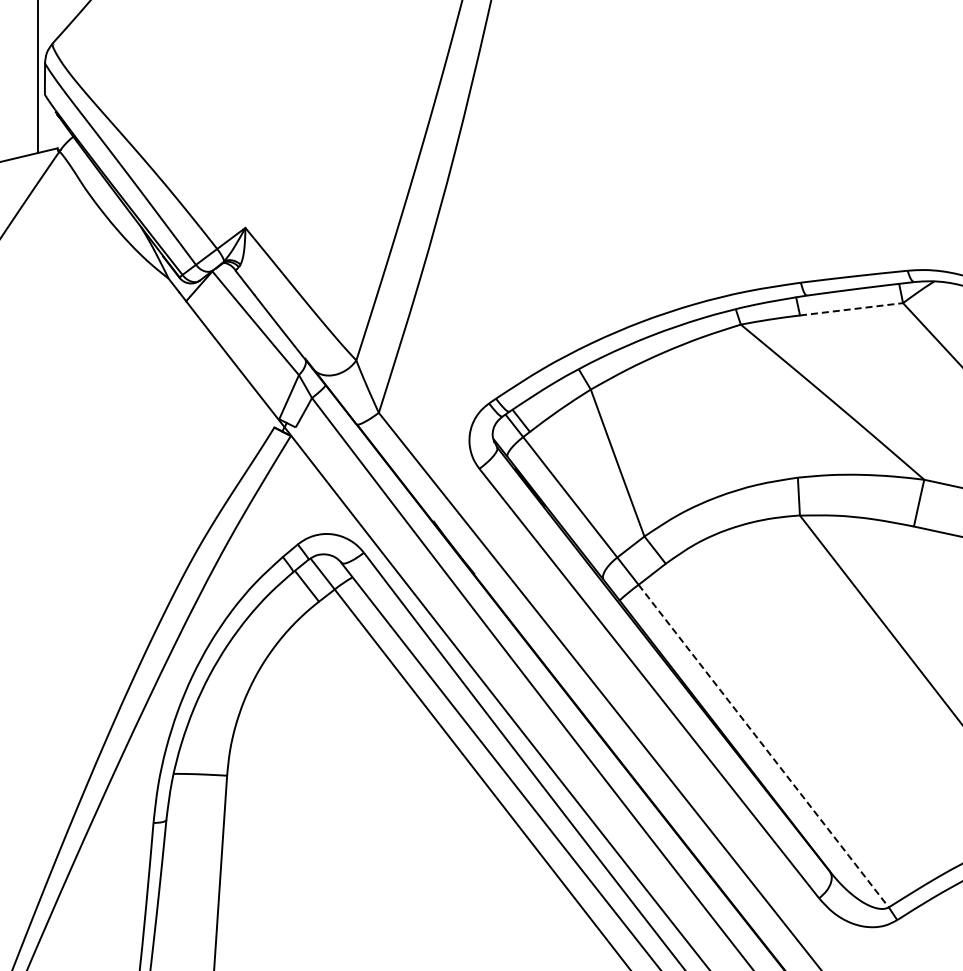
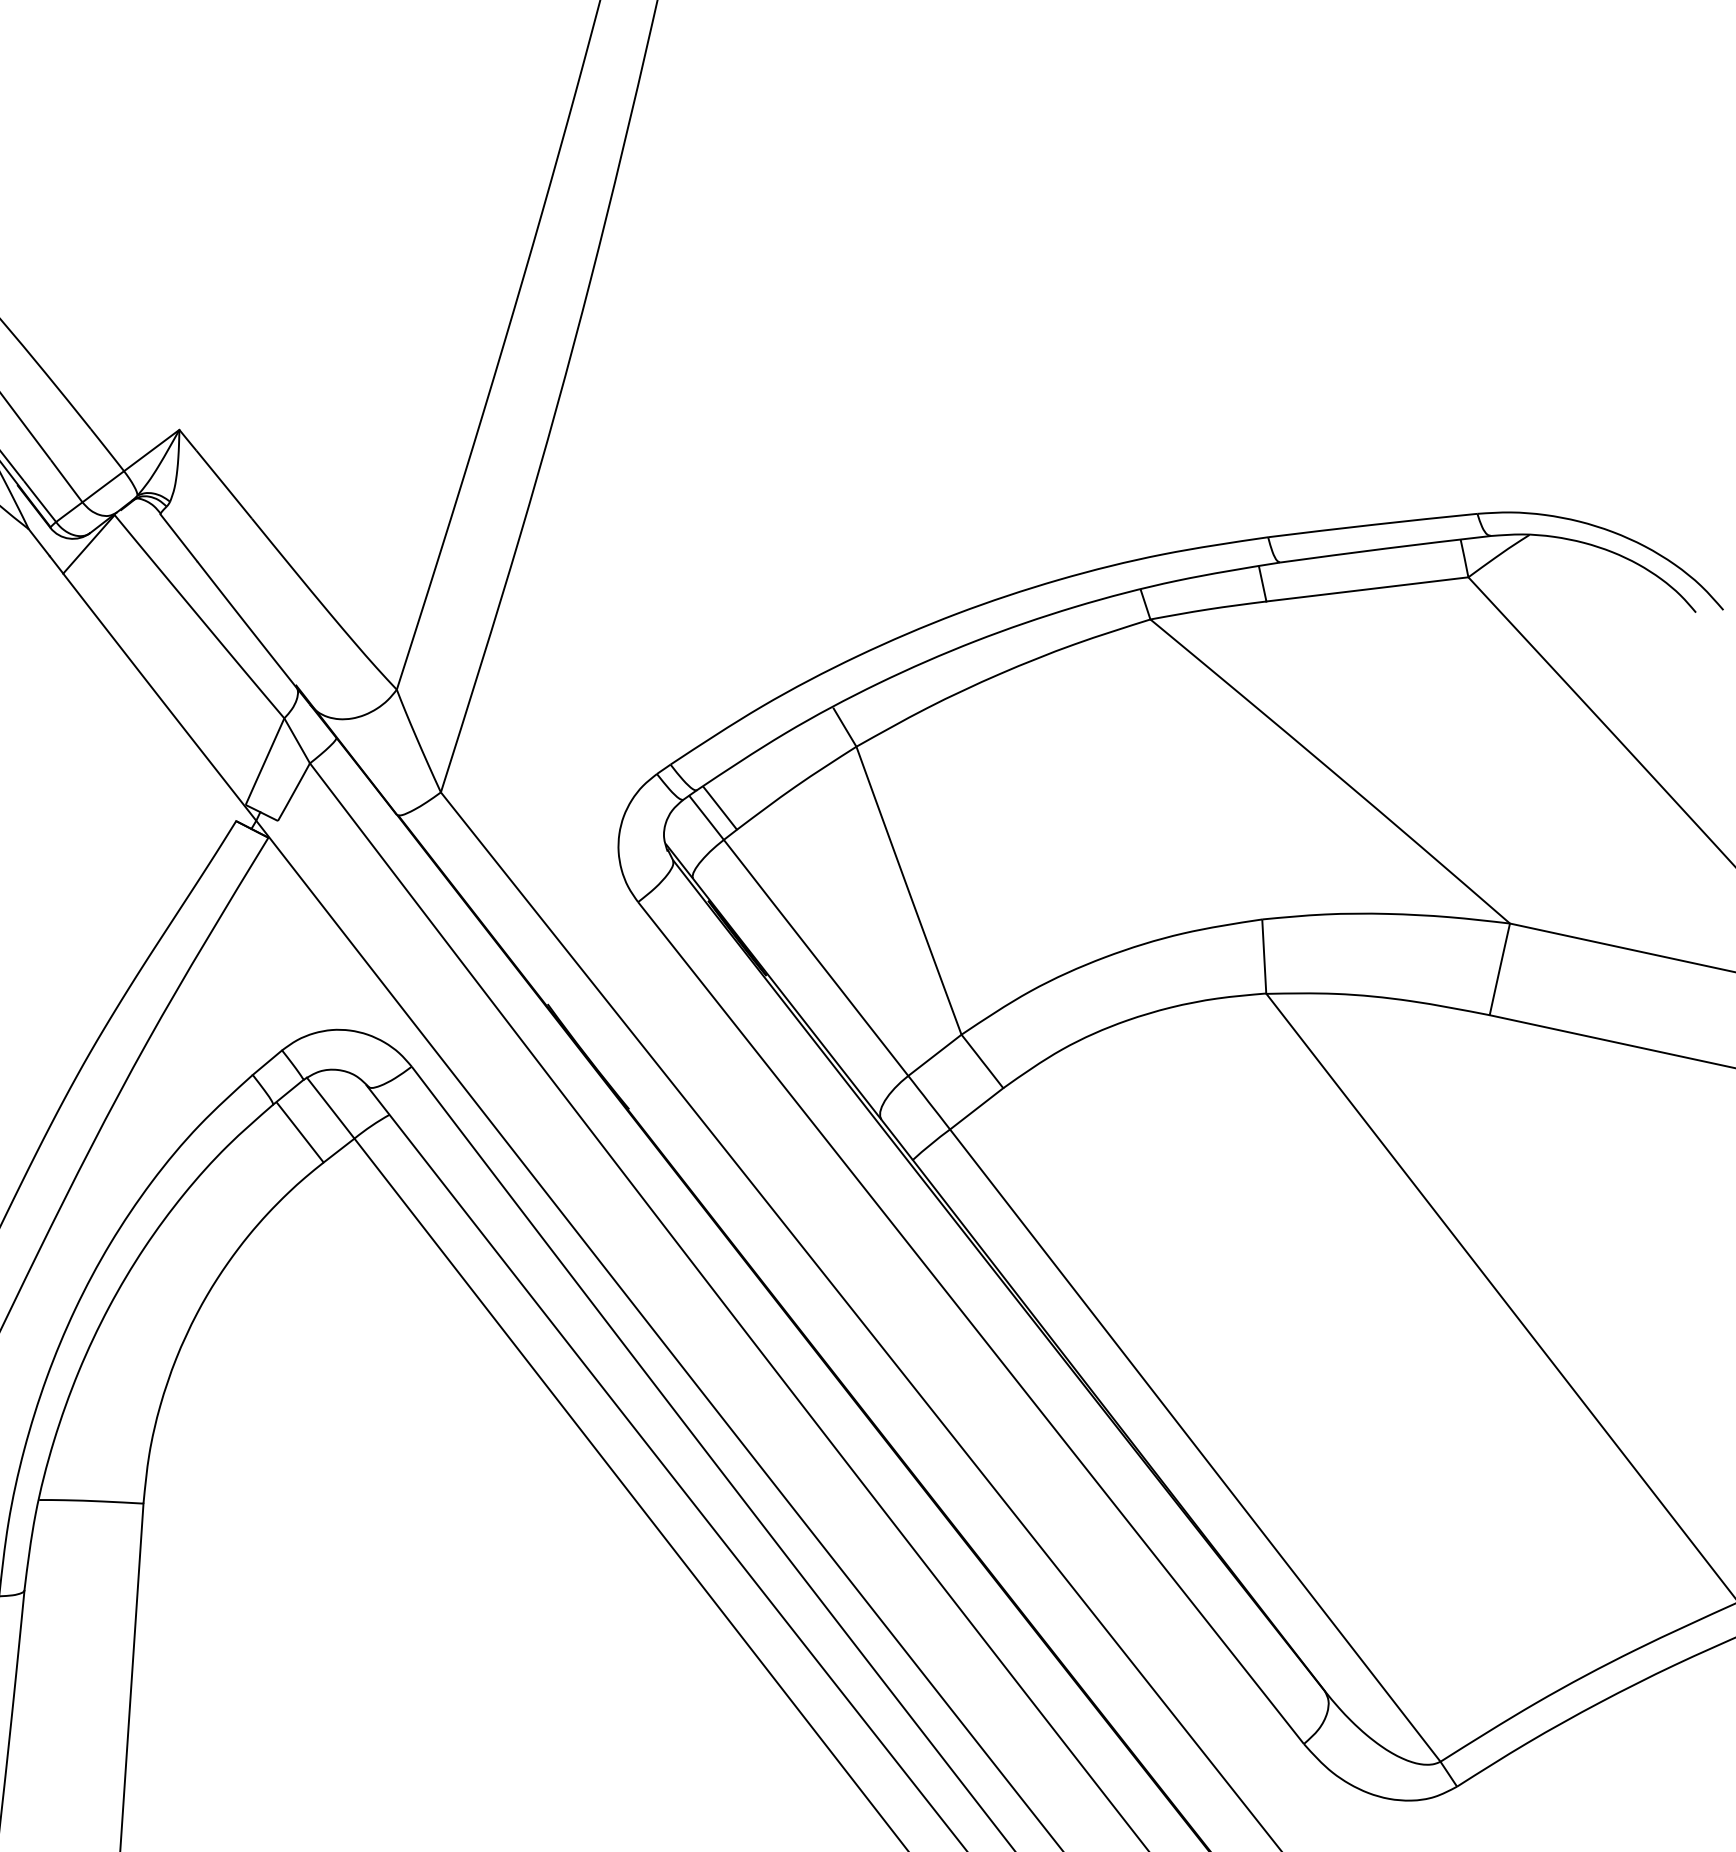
line: (851, 309) -> (1367, 589), dashed -> solid
line: (764, 746) -> (1196, 1446), dashed -> solid

